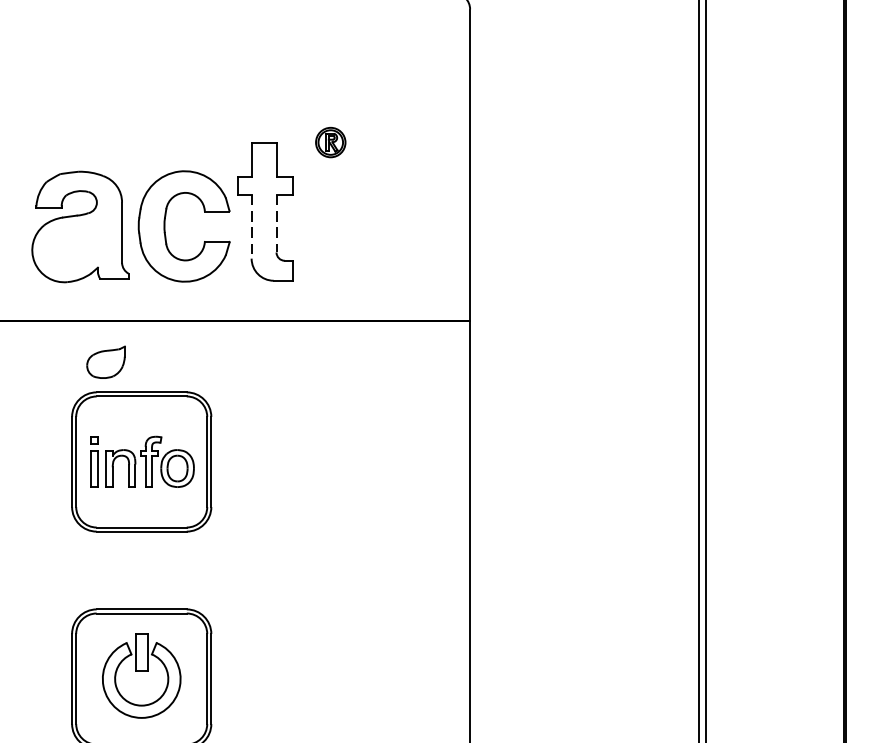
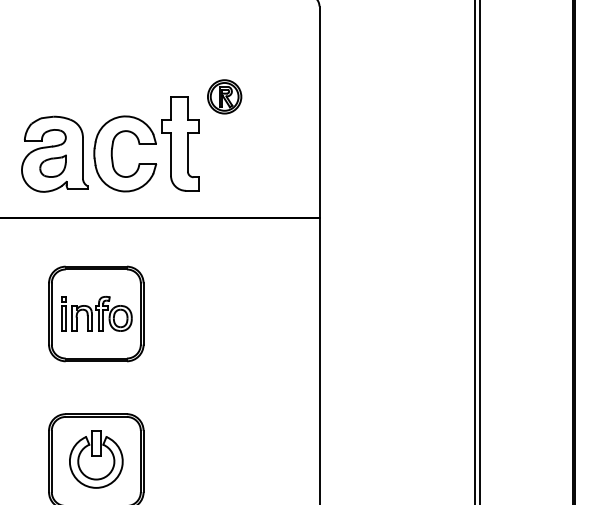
part: (330, 141) -> (224, 96), size x1.67
line: (275, 224) -> (187, 152), dashed -> solid
line: (252, 227) -> (171, 154), dashed -> solid
part: (105, 361) -> (52, 165), moved

